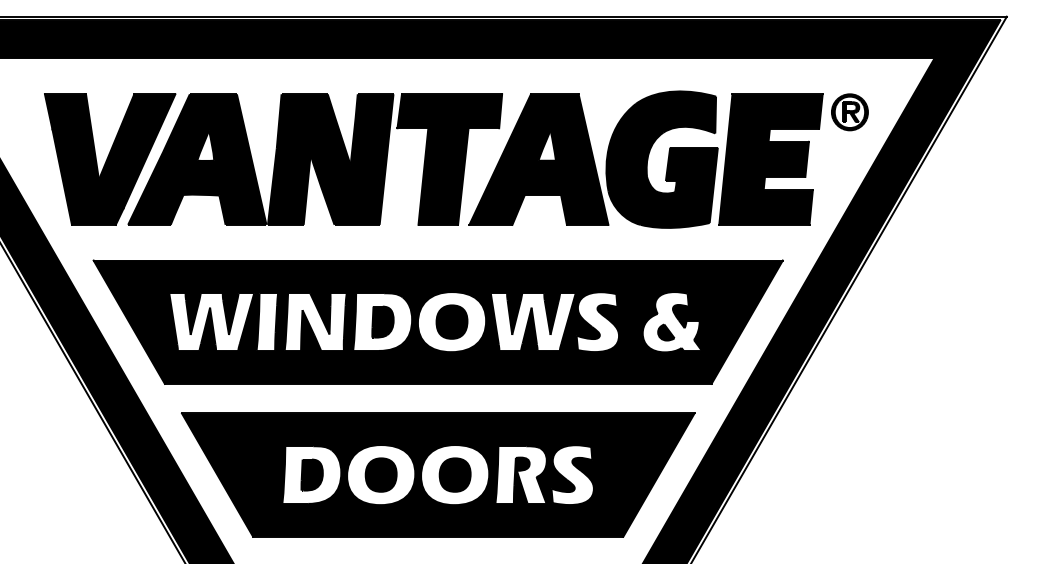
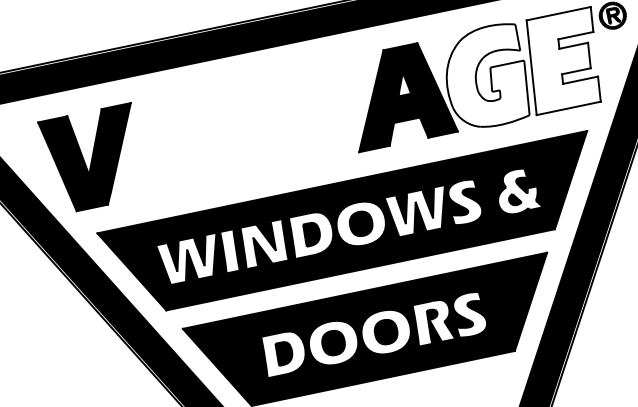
part: (314, 159) -> (239, 128), removed
fill: (661, 159) -> (485, 77), removed
fill: (770, 159) -> (563, 61), removed

